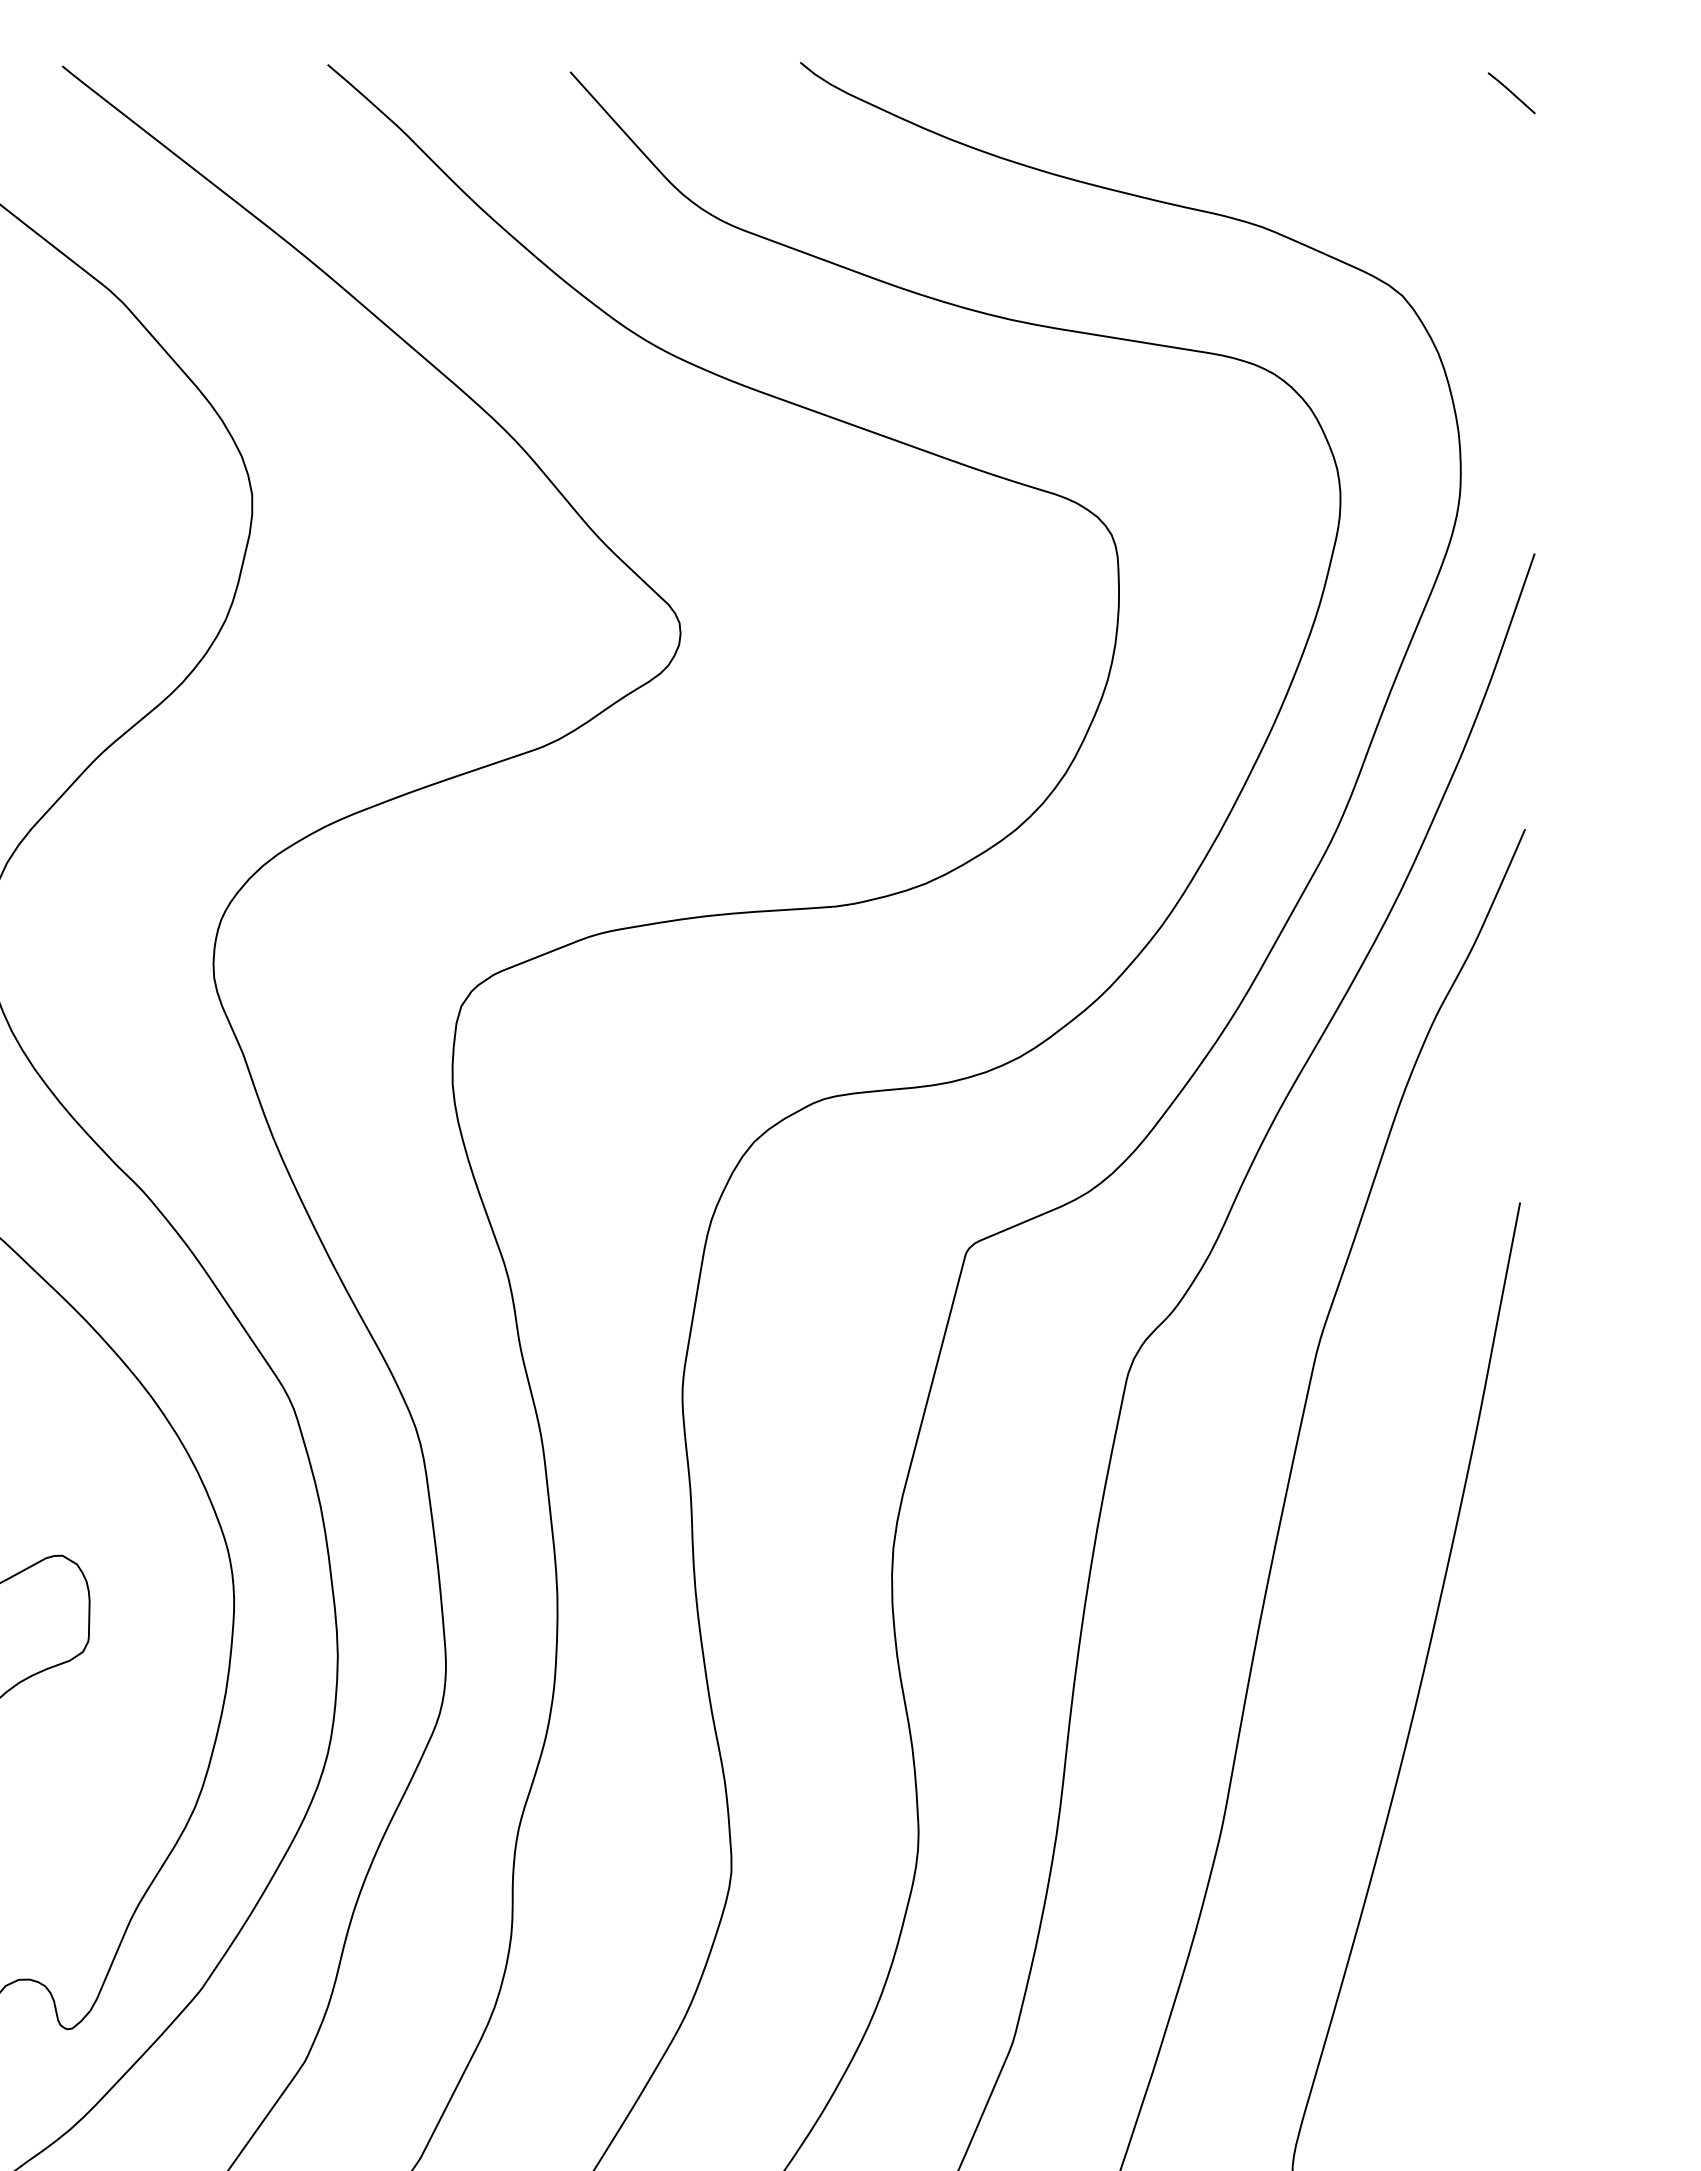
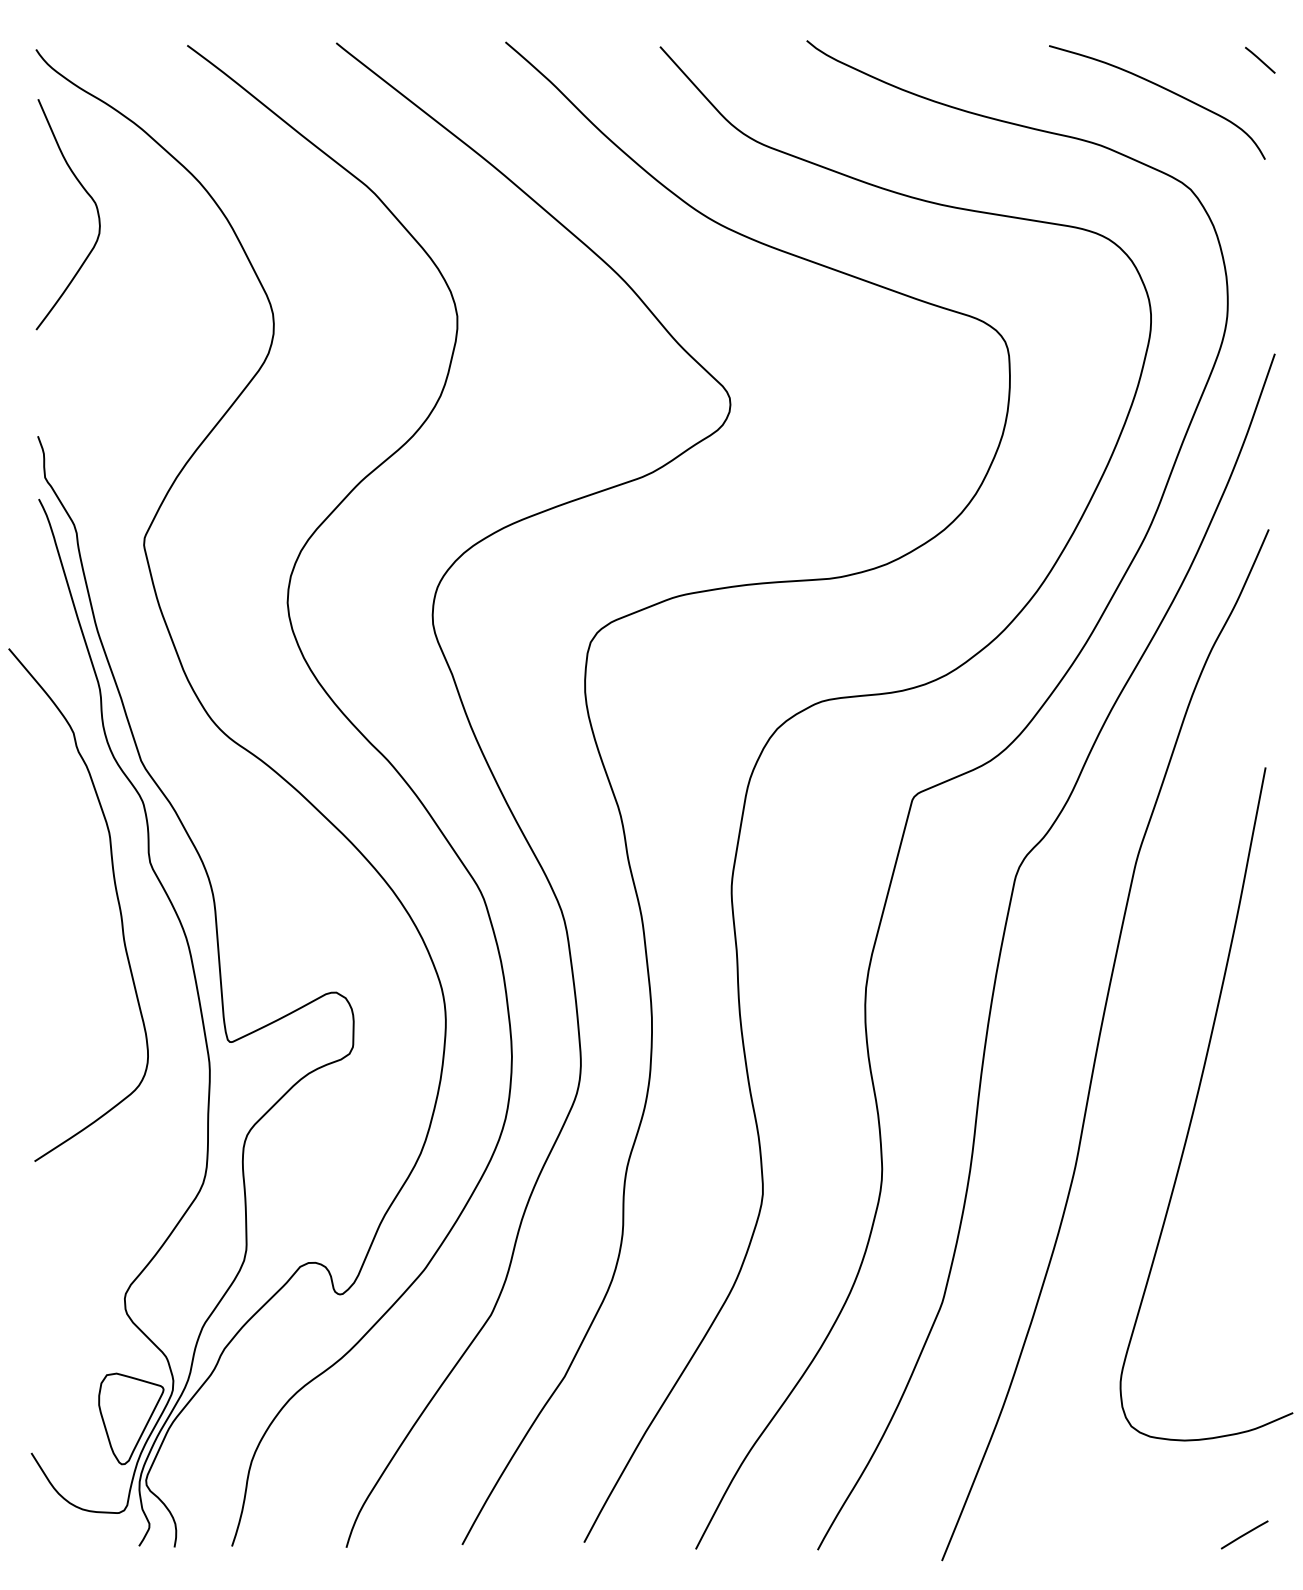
curve: (1361, 138) -> (1164, 89), added

